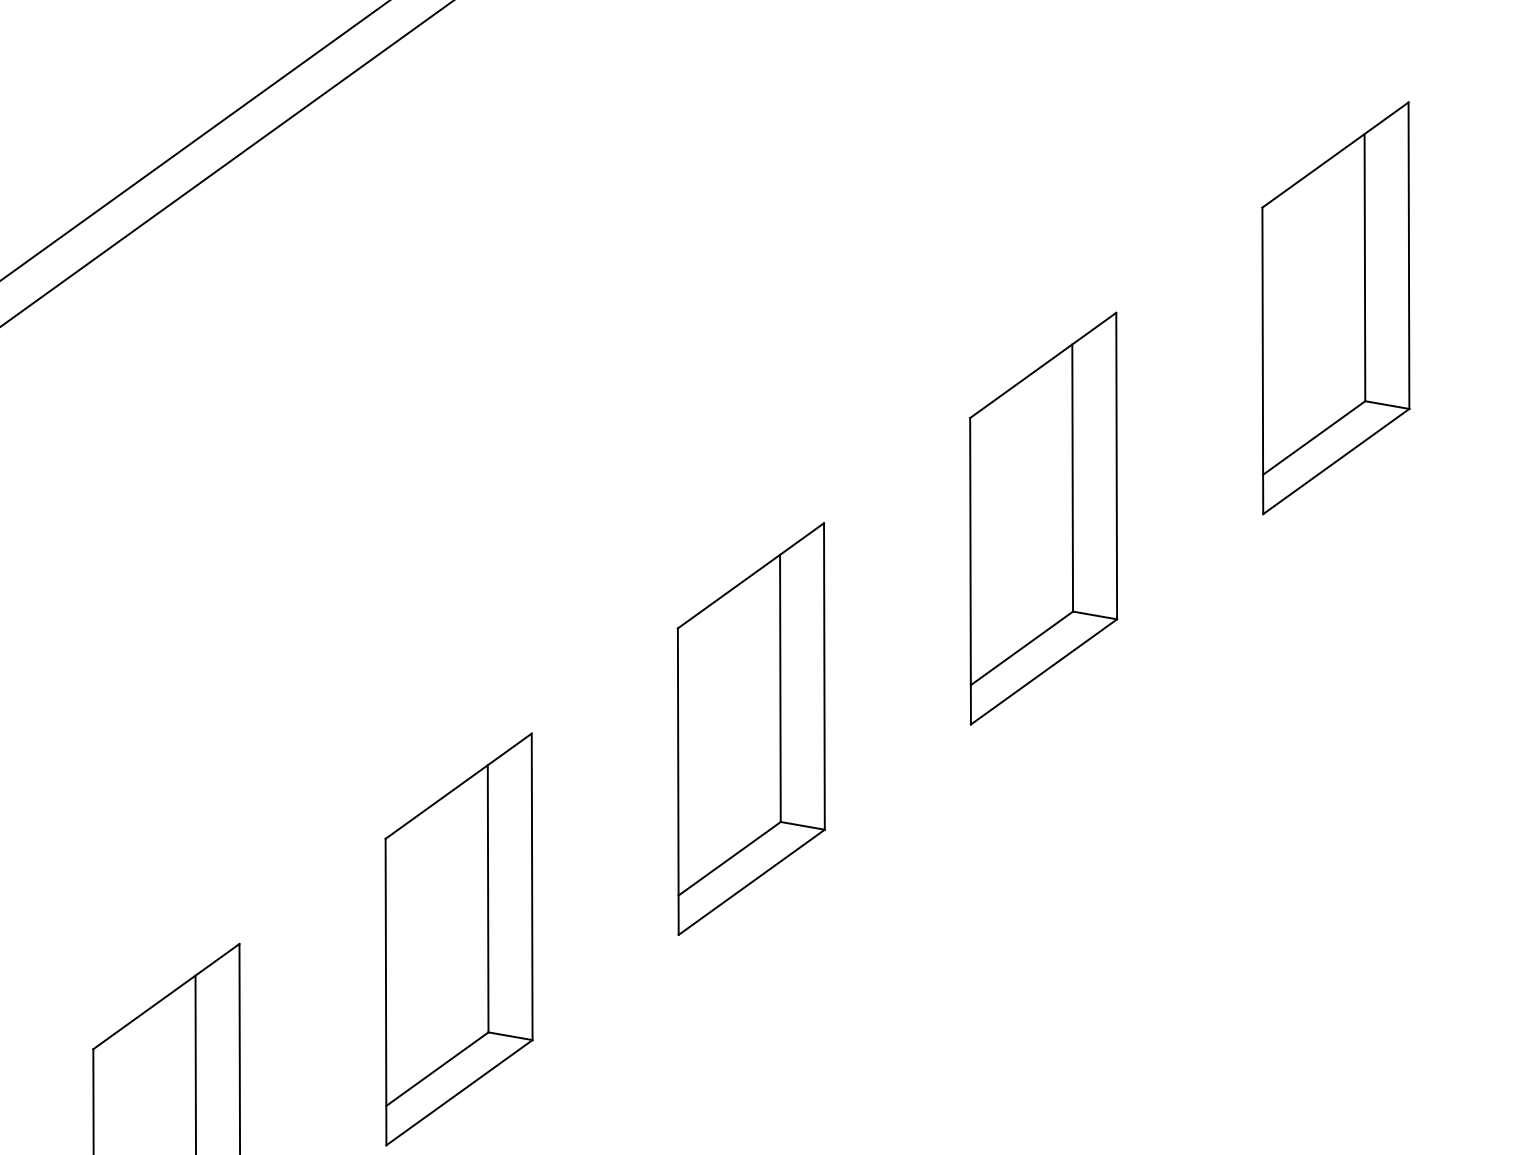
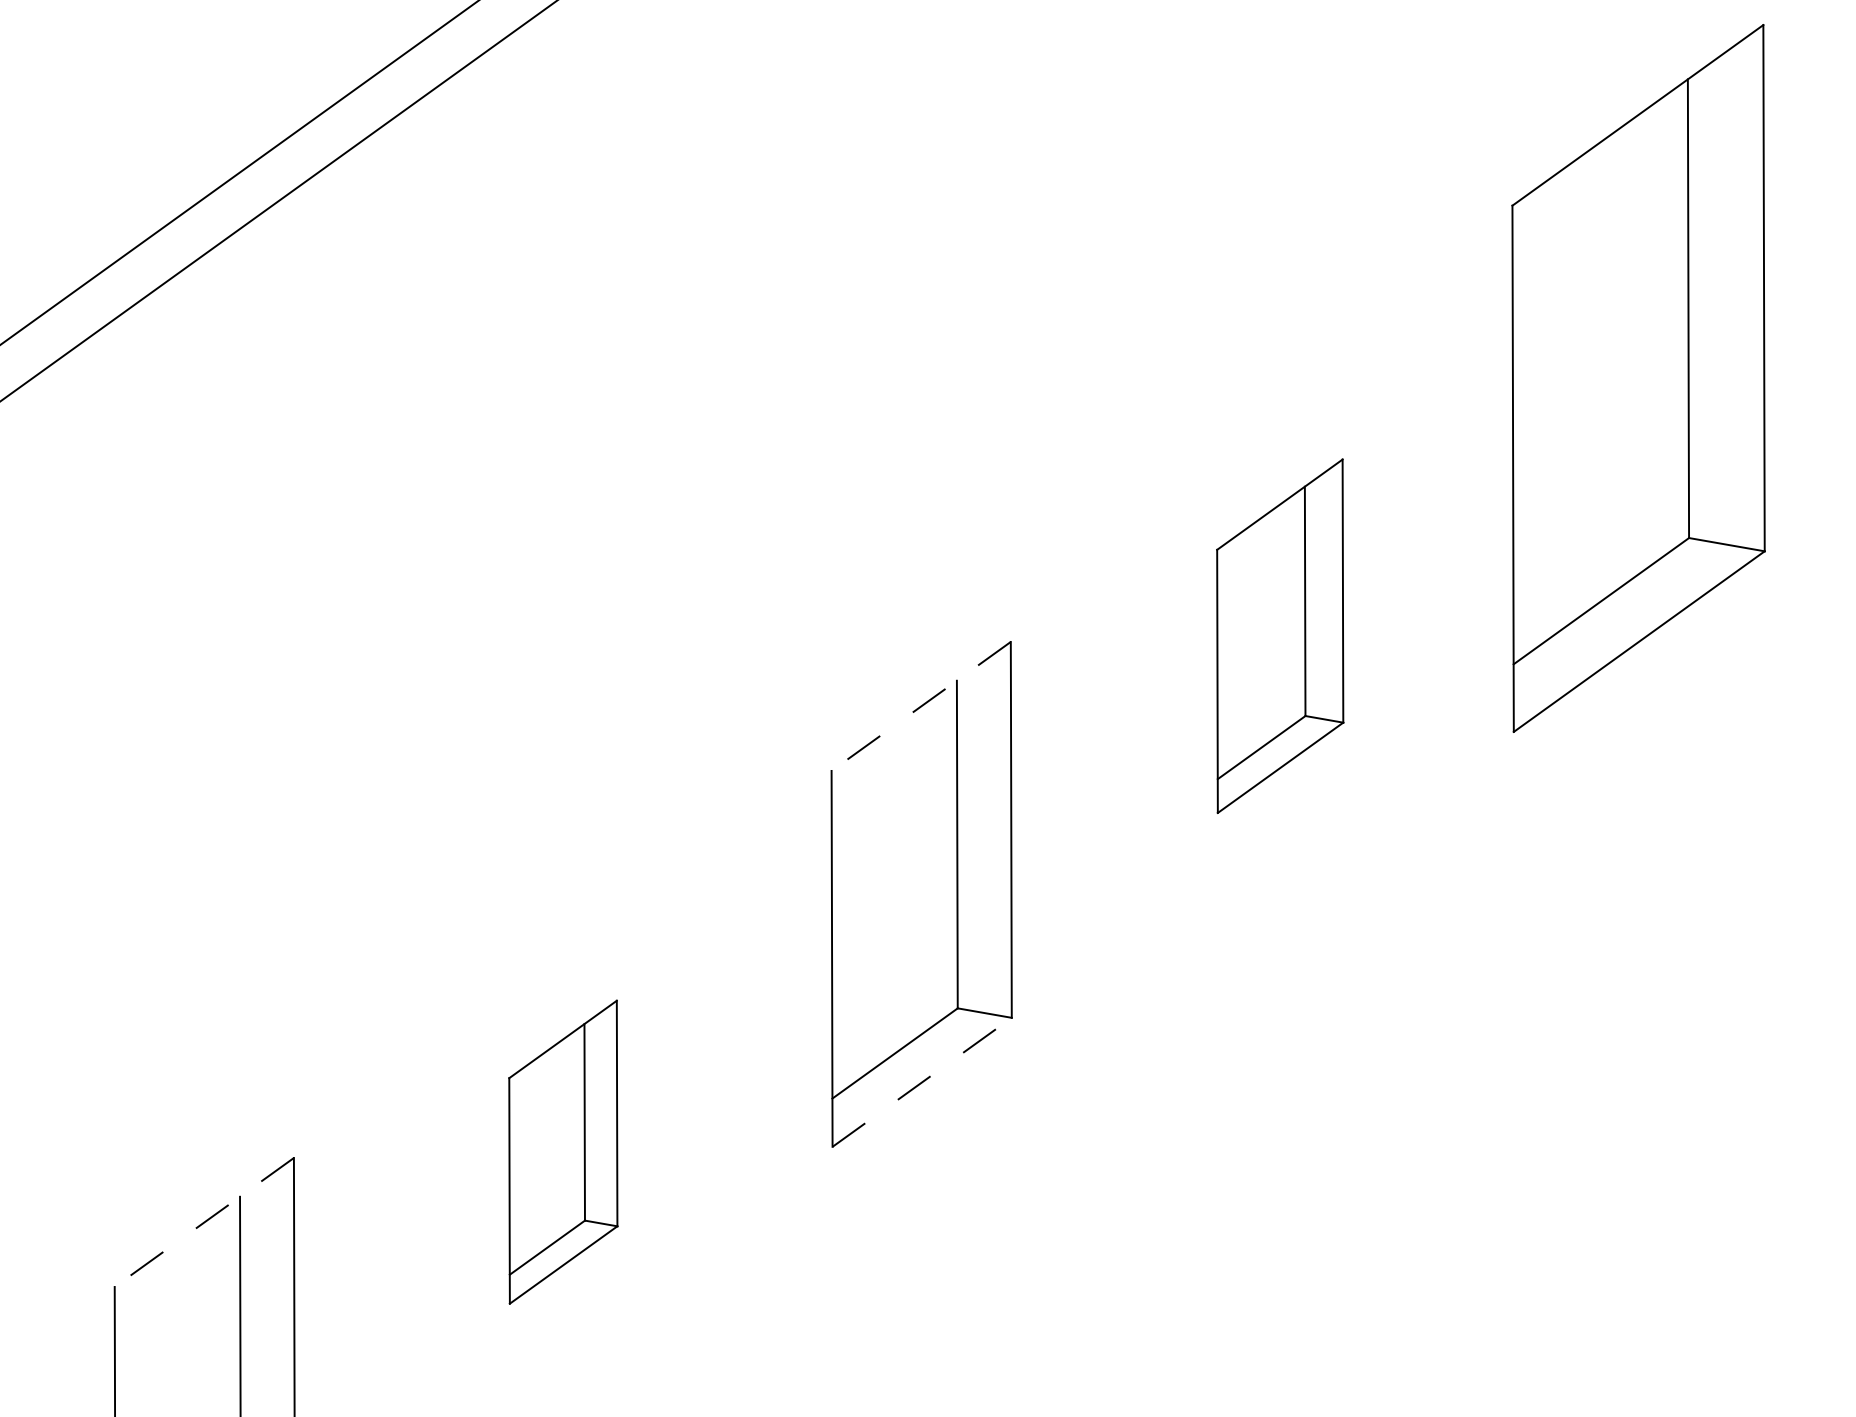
part: (1335, 307) -> (1638, 377), size x1.4
part: (1043, 517) -> (1280, 635), size x0.7
line: (750, 575) -> (920, 706), solid -> dashed
line: (752, 882) -> (922, 1082), solid -> dashed
part: (459, 938) -> (563, 1151), size x0.6
line: (165, 996) -> (203, 1222), solid -> dashed

